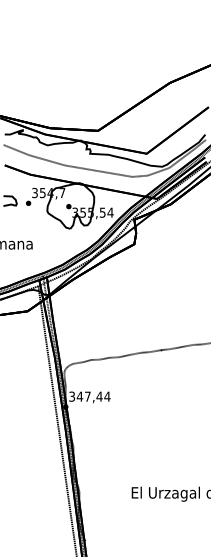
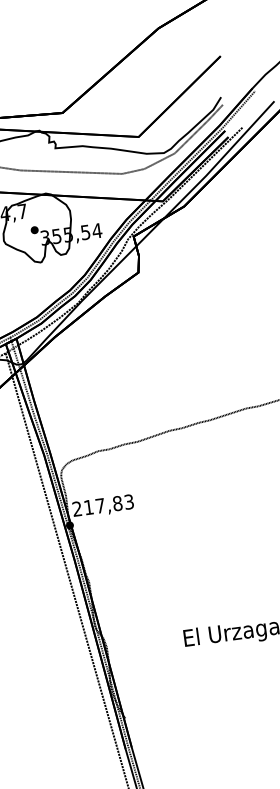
text: (89, 396) -> (102, 505), 347,44 -> 217,83

